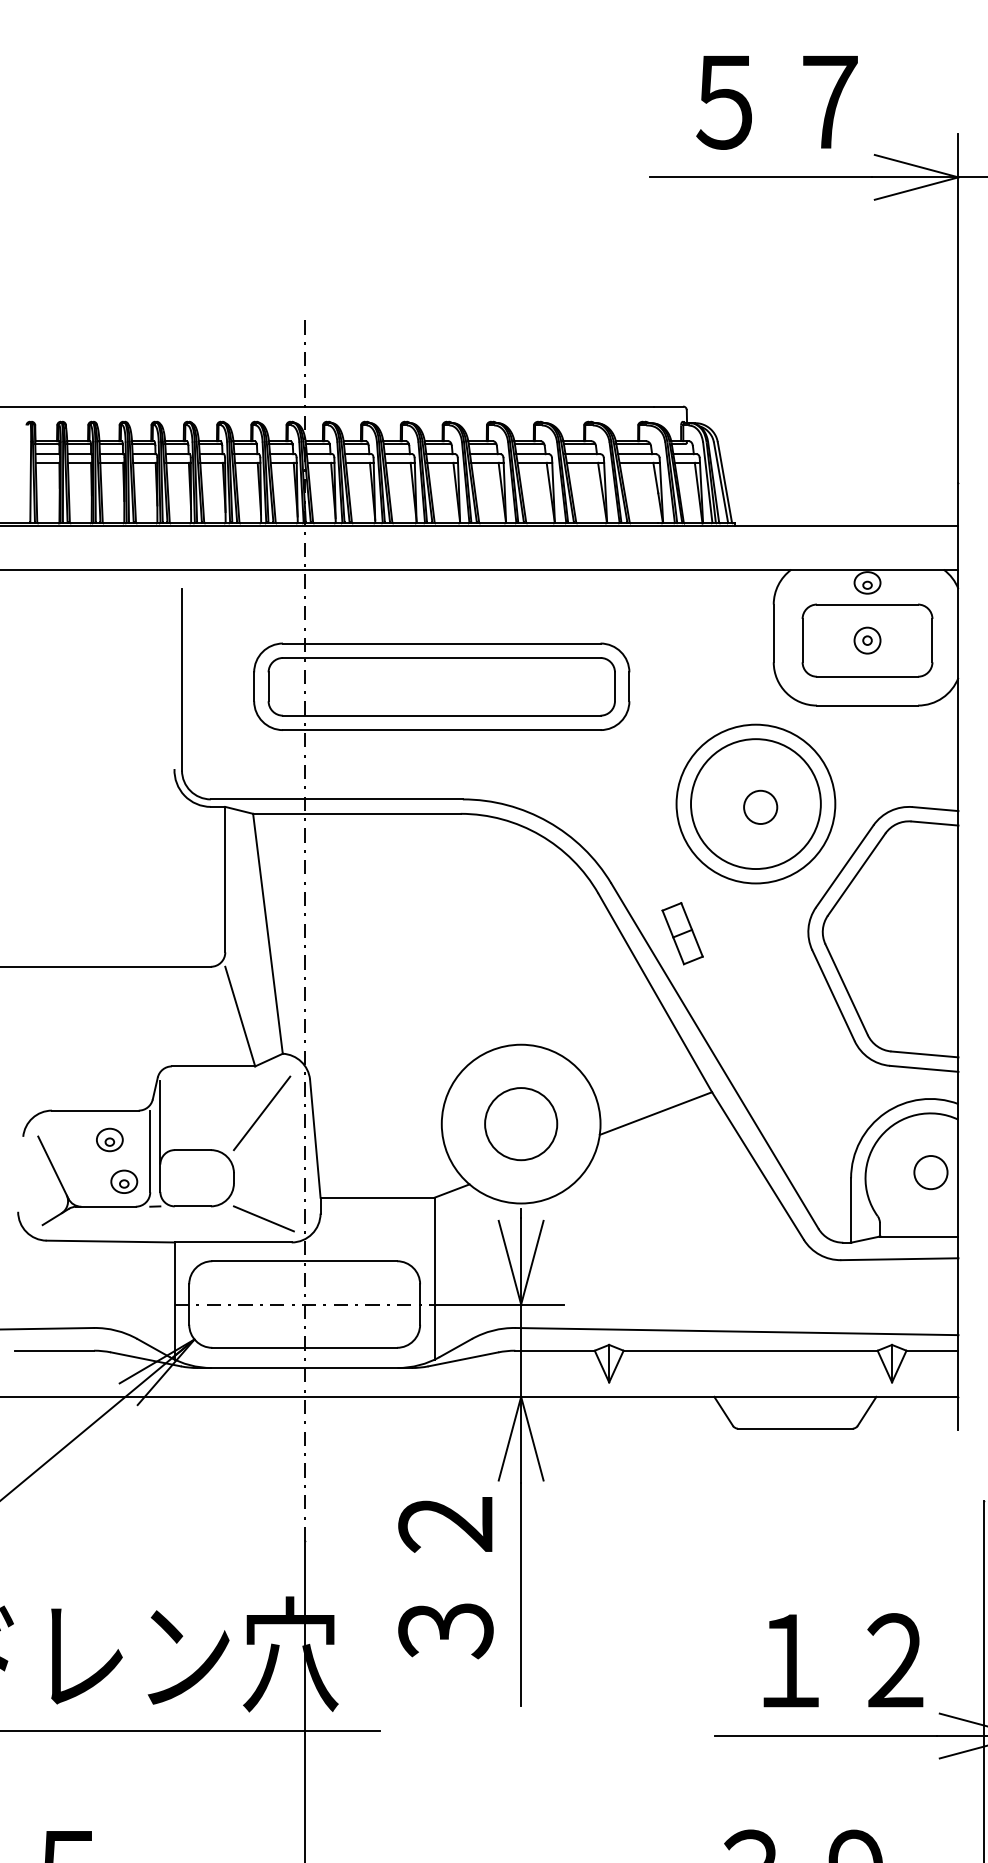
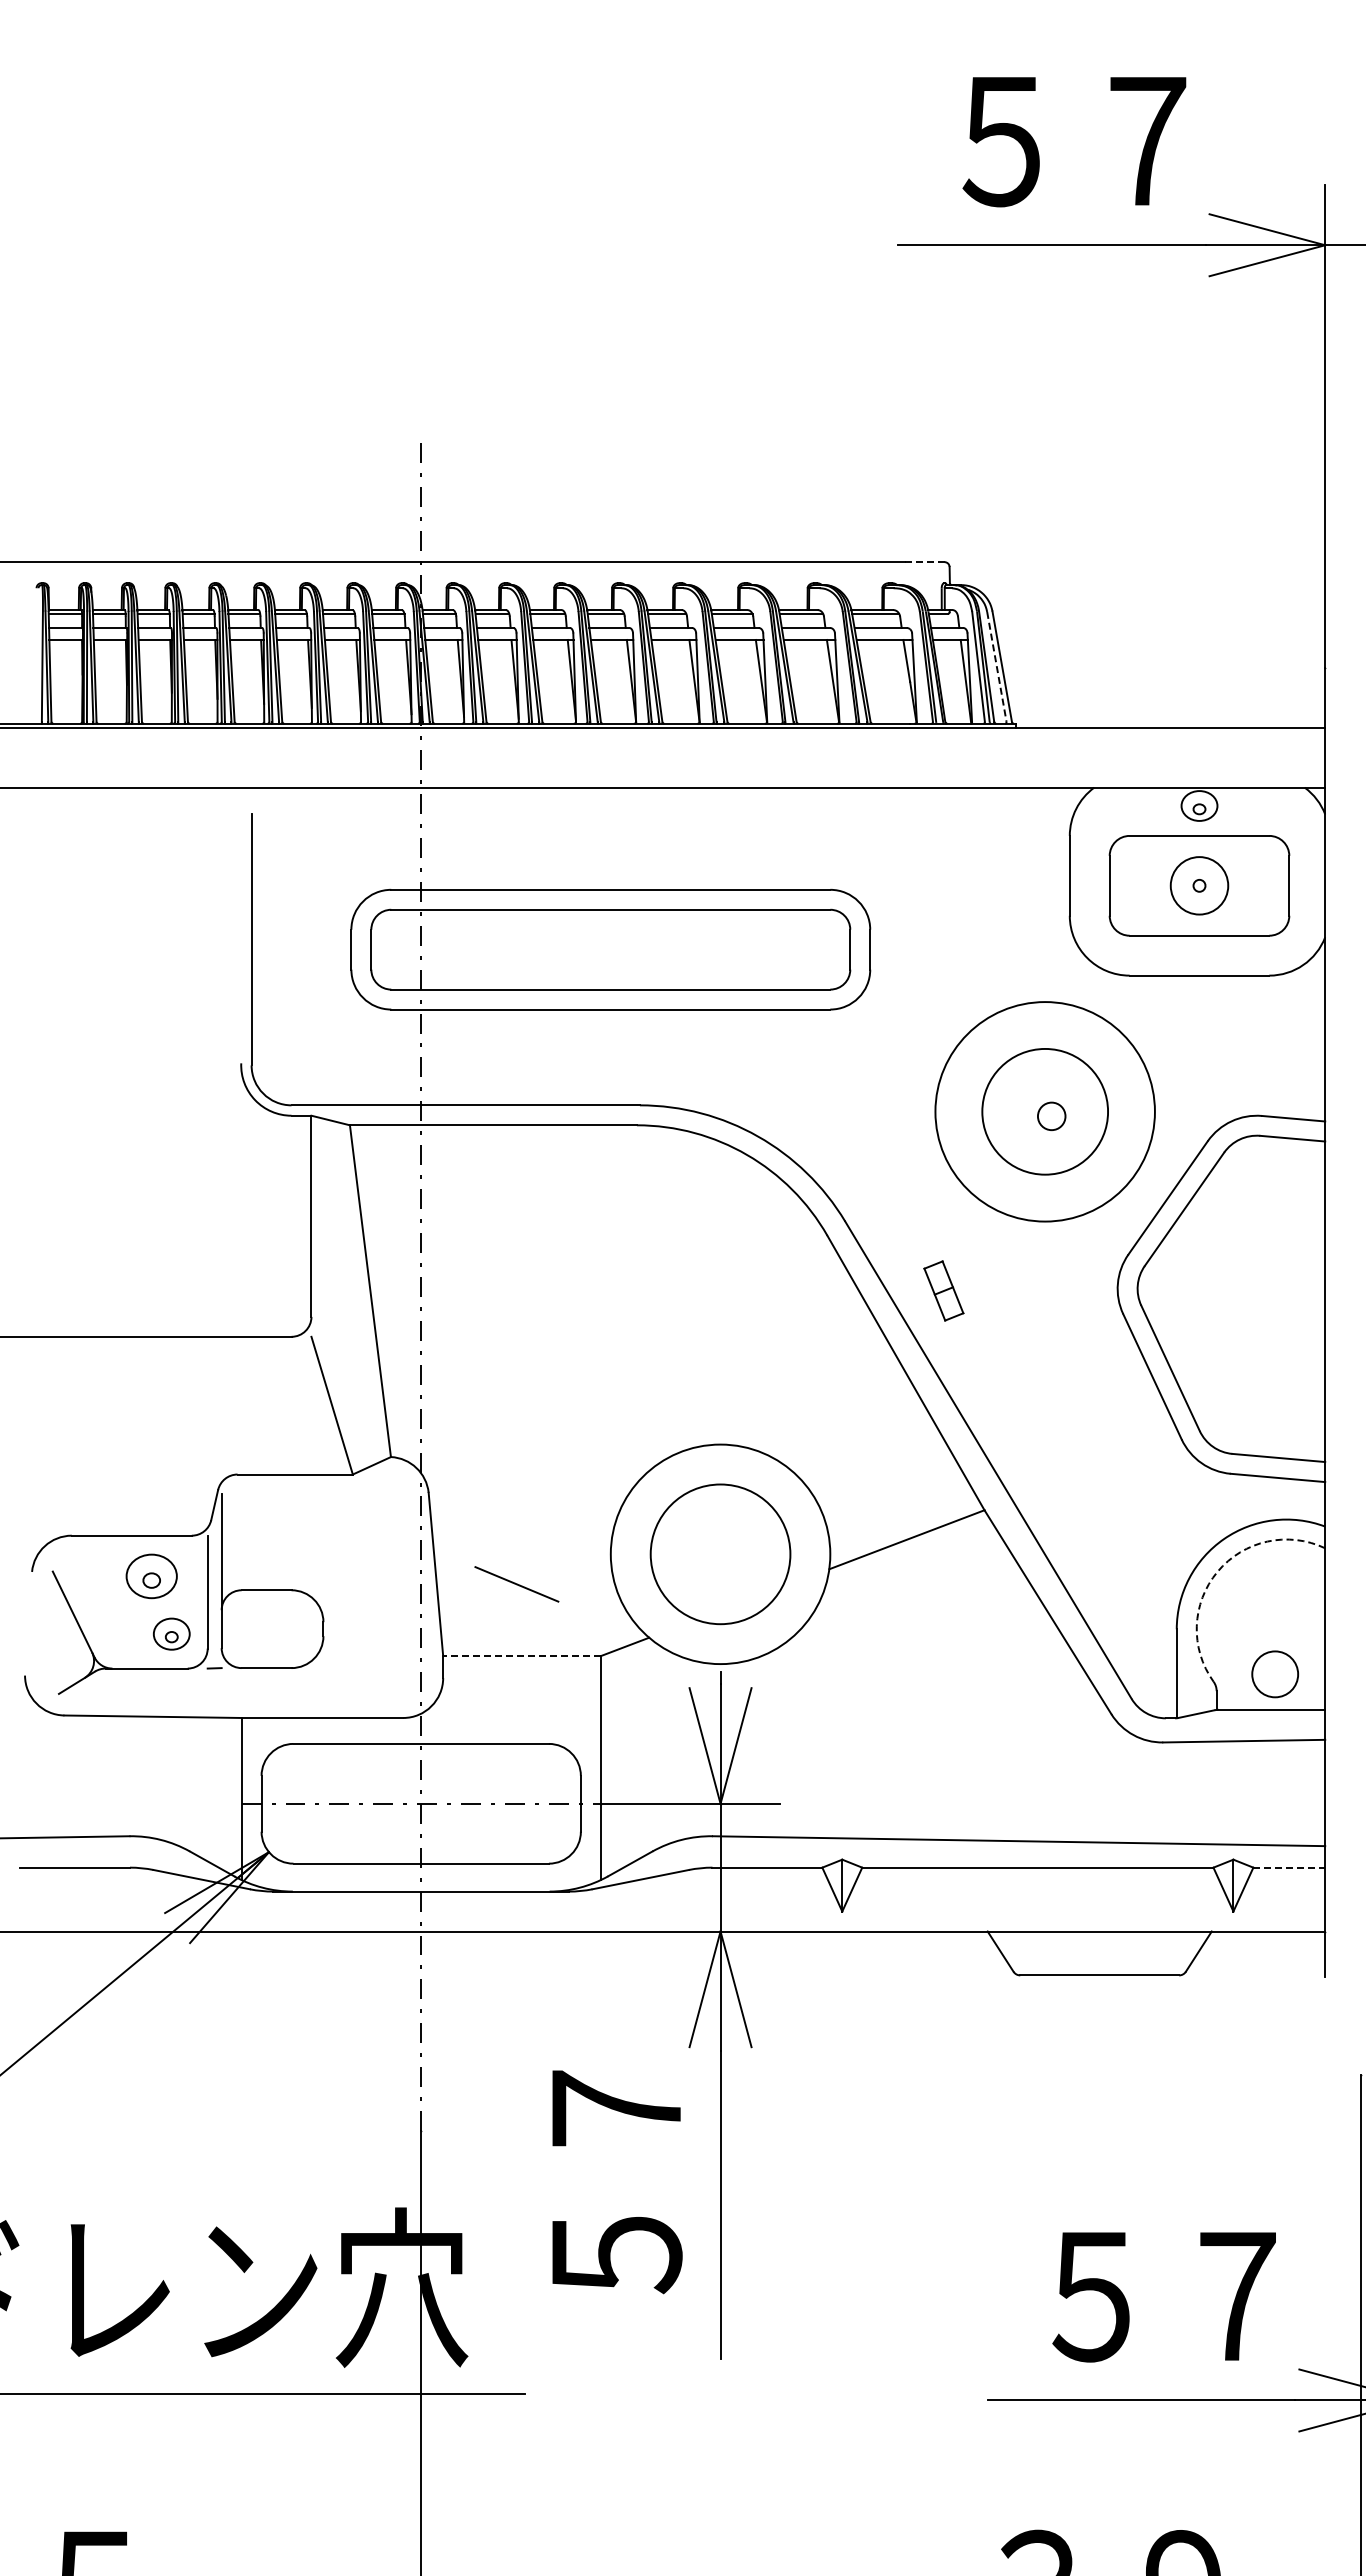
line: (668, 406) -> (924, 562), solid -> dashed
line: (720, 482) -> (996, 666), solid -> dashed
circle: (867, 640) -> (1199, 885), size x1.6
circle: (756, 803) -> (1045, 1111), size x0.7
circle: (760, 807) -> (1051, 1116), size x0.6
part: (682, 933) -> (943, 1290), size x0.7
line: (262, 1113) -> (362, 1539), removed
circle: (521, 1124) -> (720, 1554), size x1.4
arc: (880, 1136) -> (1217, 1571), solid -> dashed
part: (109, 1139) -> (151, 1575), size x1.4
circle: (930, 1172) -> (1274, 1674), moved
line: (377, 1197) -> (522, 1656), solid -> dashed
line: (263, 1218) -> (516, 1584), moved
line: (932, 1350) -> (1289, 1867), solid -> dashed
text: (445, 1578) -> (616, 2182), ３２ -> ５７
text: (842, 1660) -> (1164, 2296), １２ -> ５７

